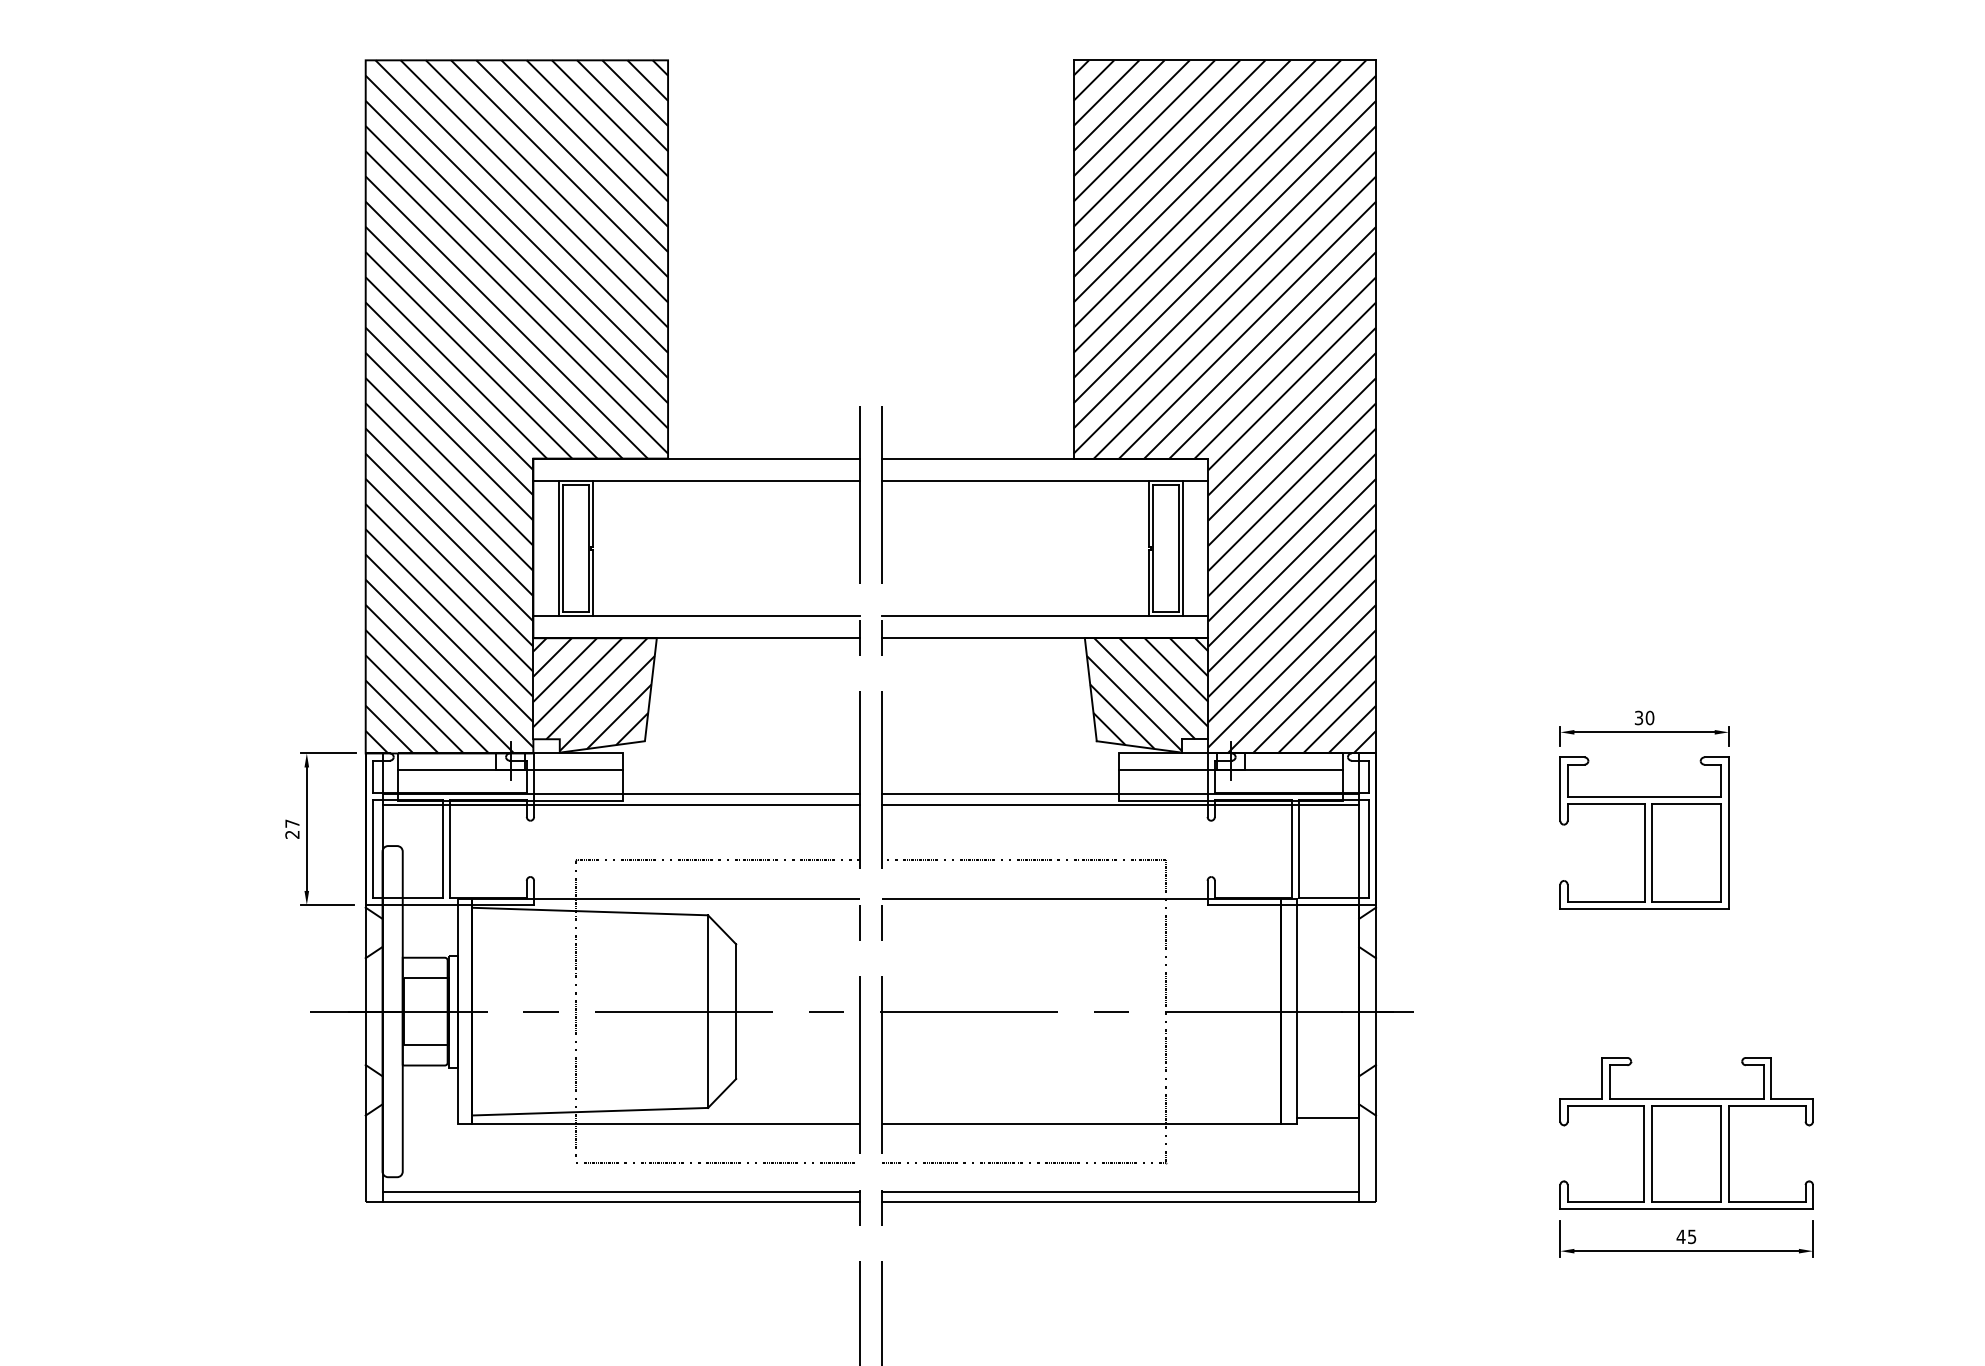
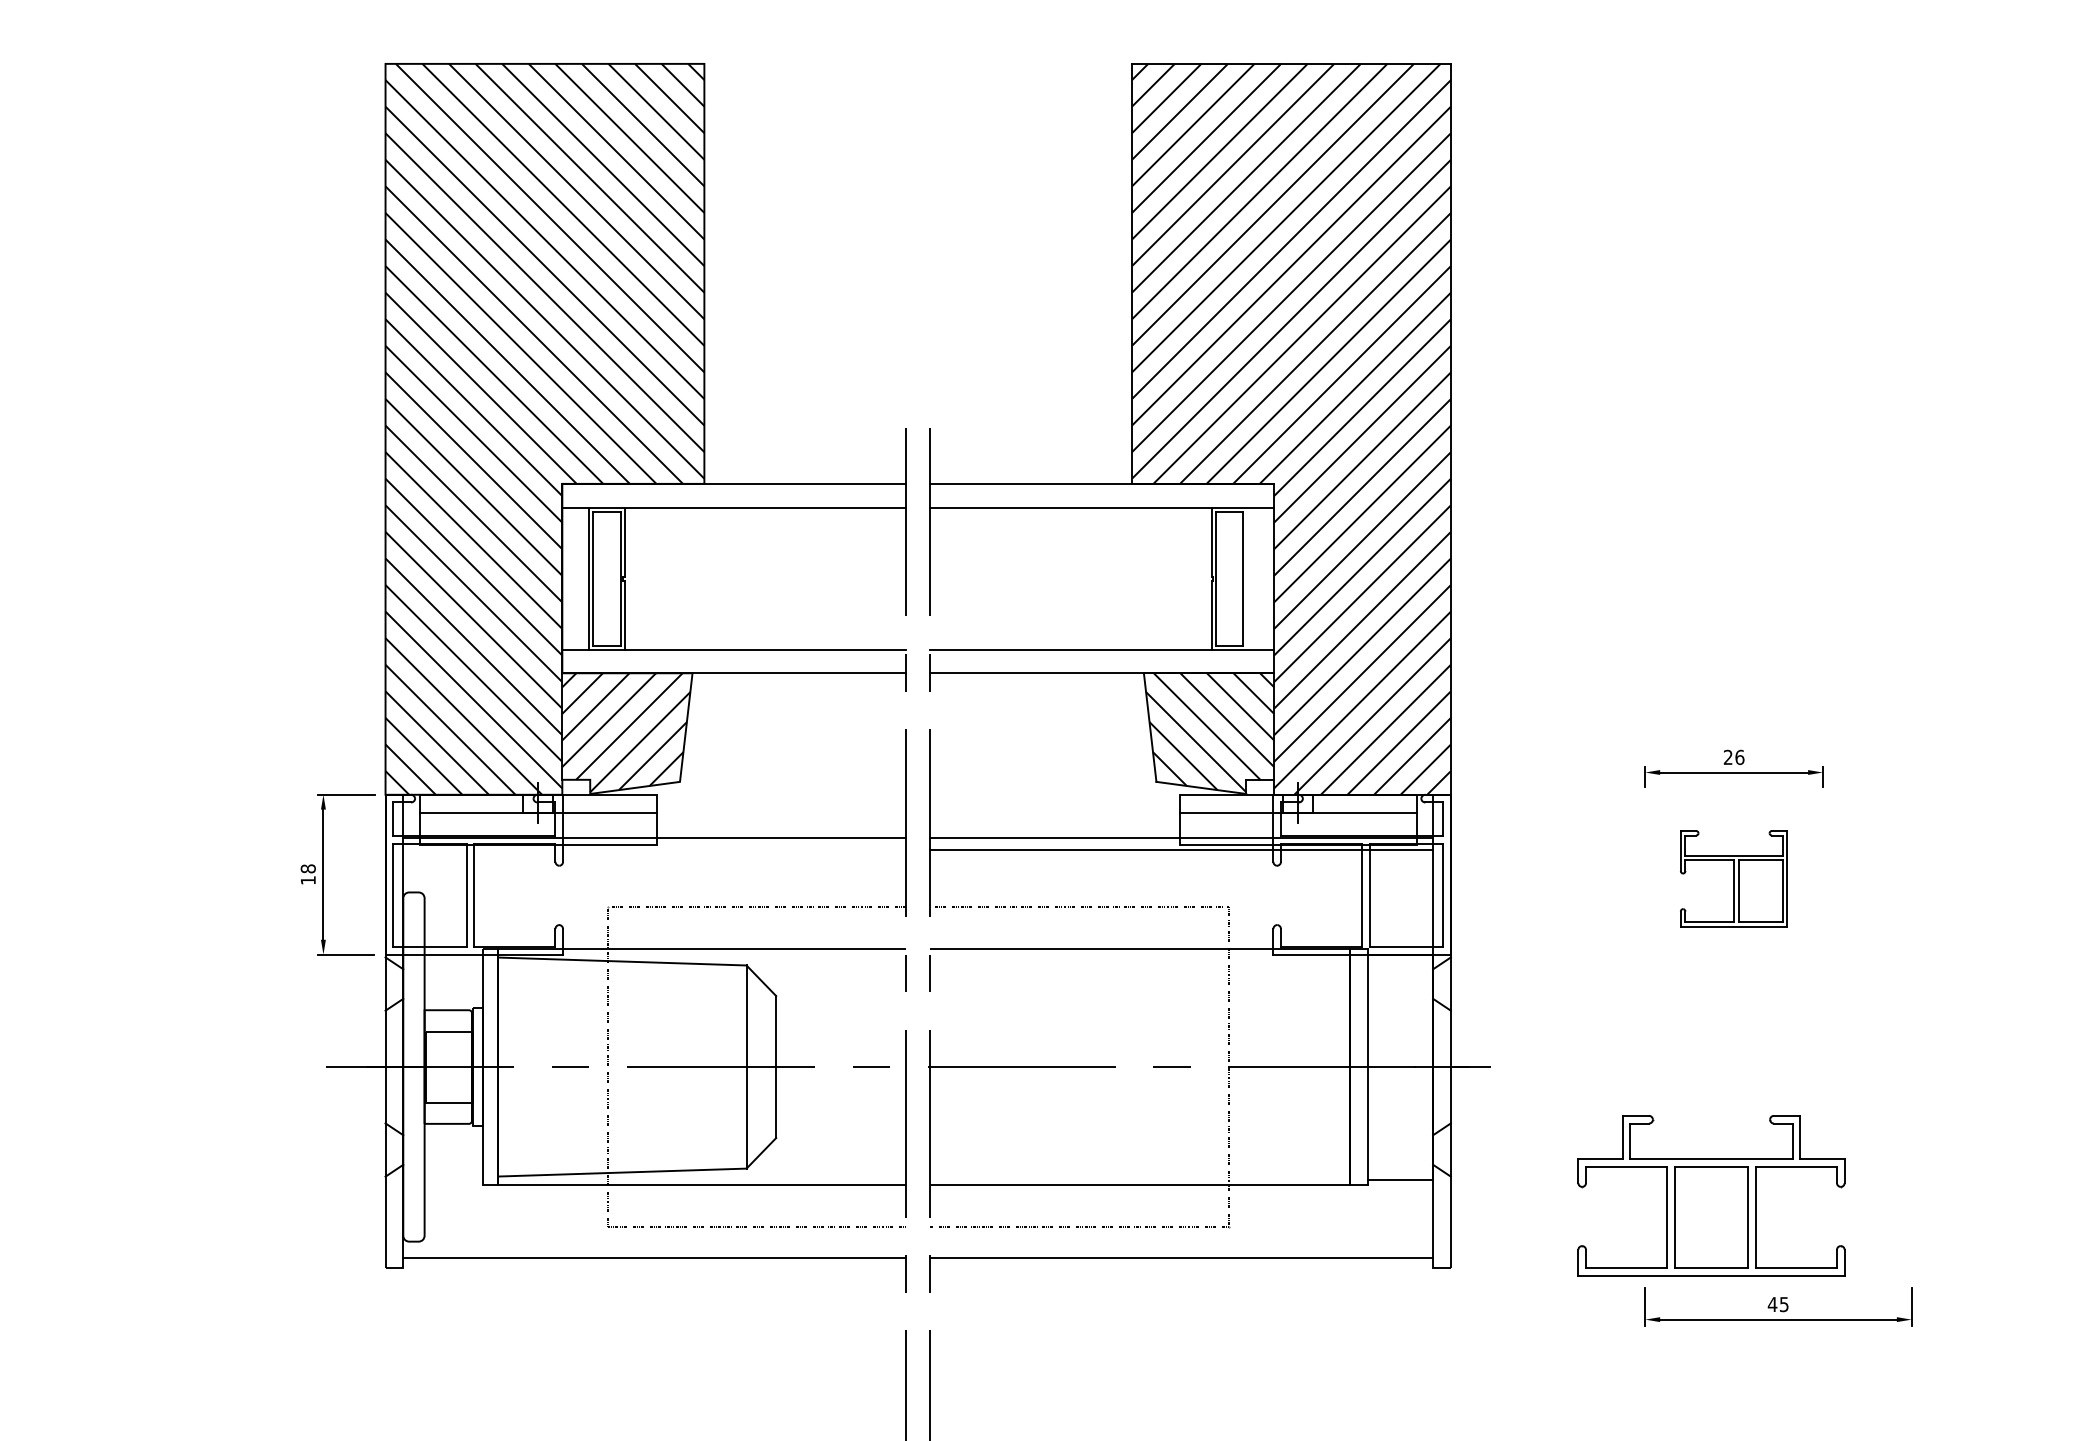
line: (1183, 548) -> (1247, 578), removed
text: (1644, 718) -> (1734, 757), 30 -> 26
line: (620, 805) -> (654, 849), removed
text: (291, 829) -> (307, 874), 27 -> 18
part: (1643, 832) -> (1733, 878), size x0.6
part: (1686, 1133) -> (1711, 1195), moved
line: (620, 1202) -> (654, 1268), removed
line: (1120, 1202) -> (1181, 1268), removed

